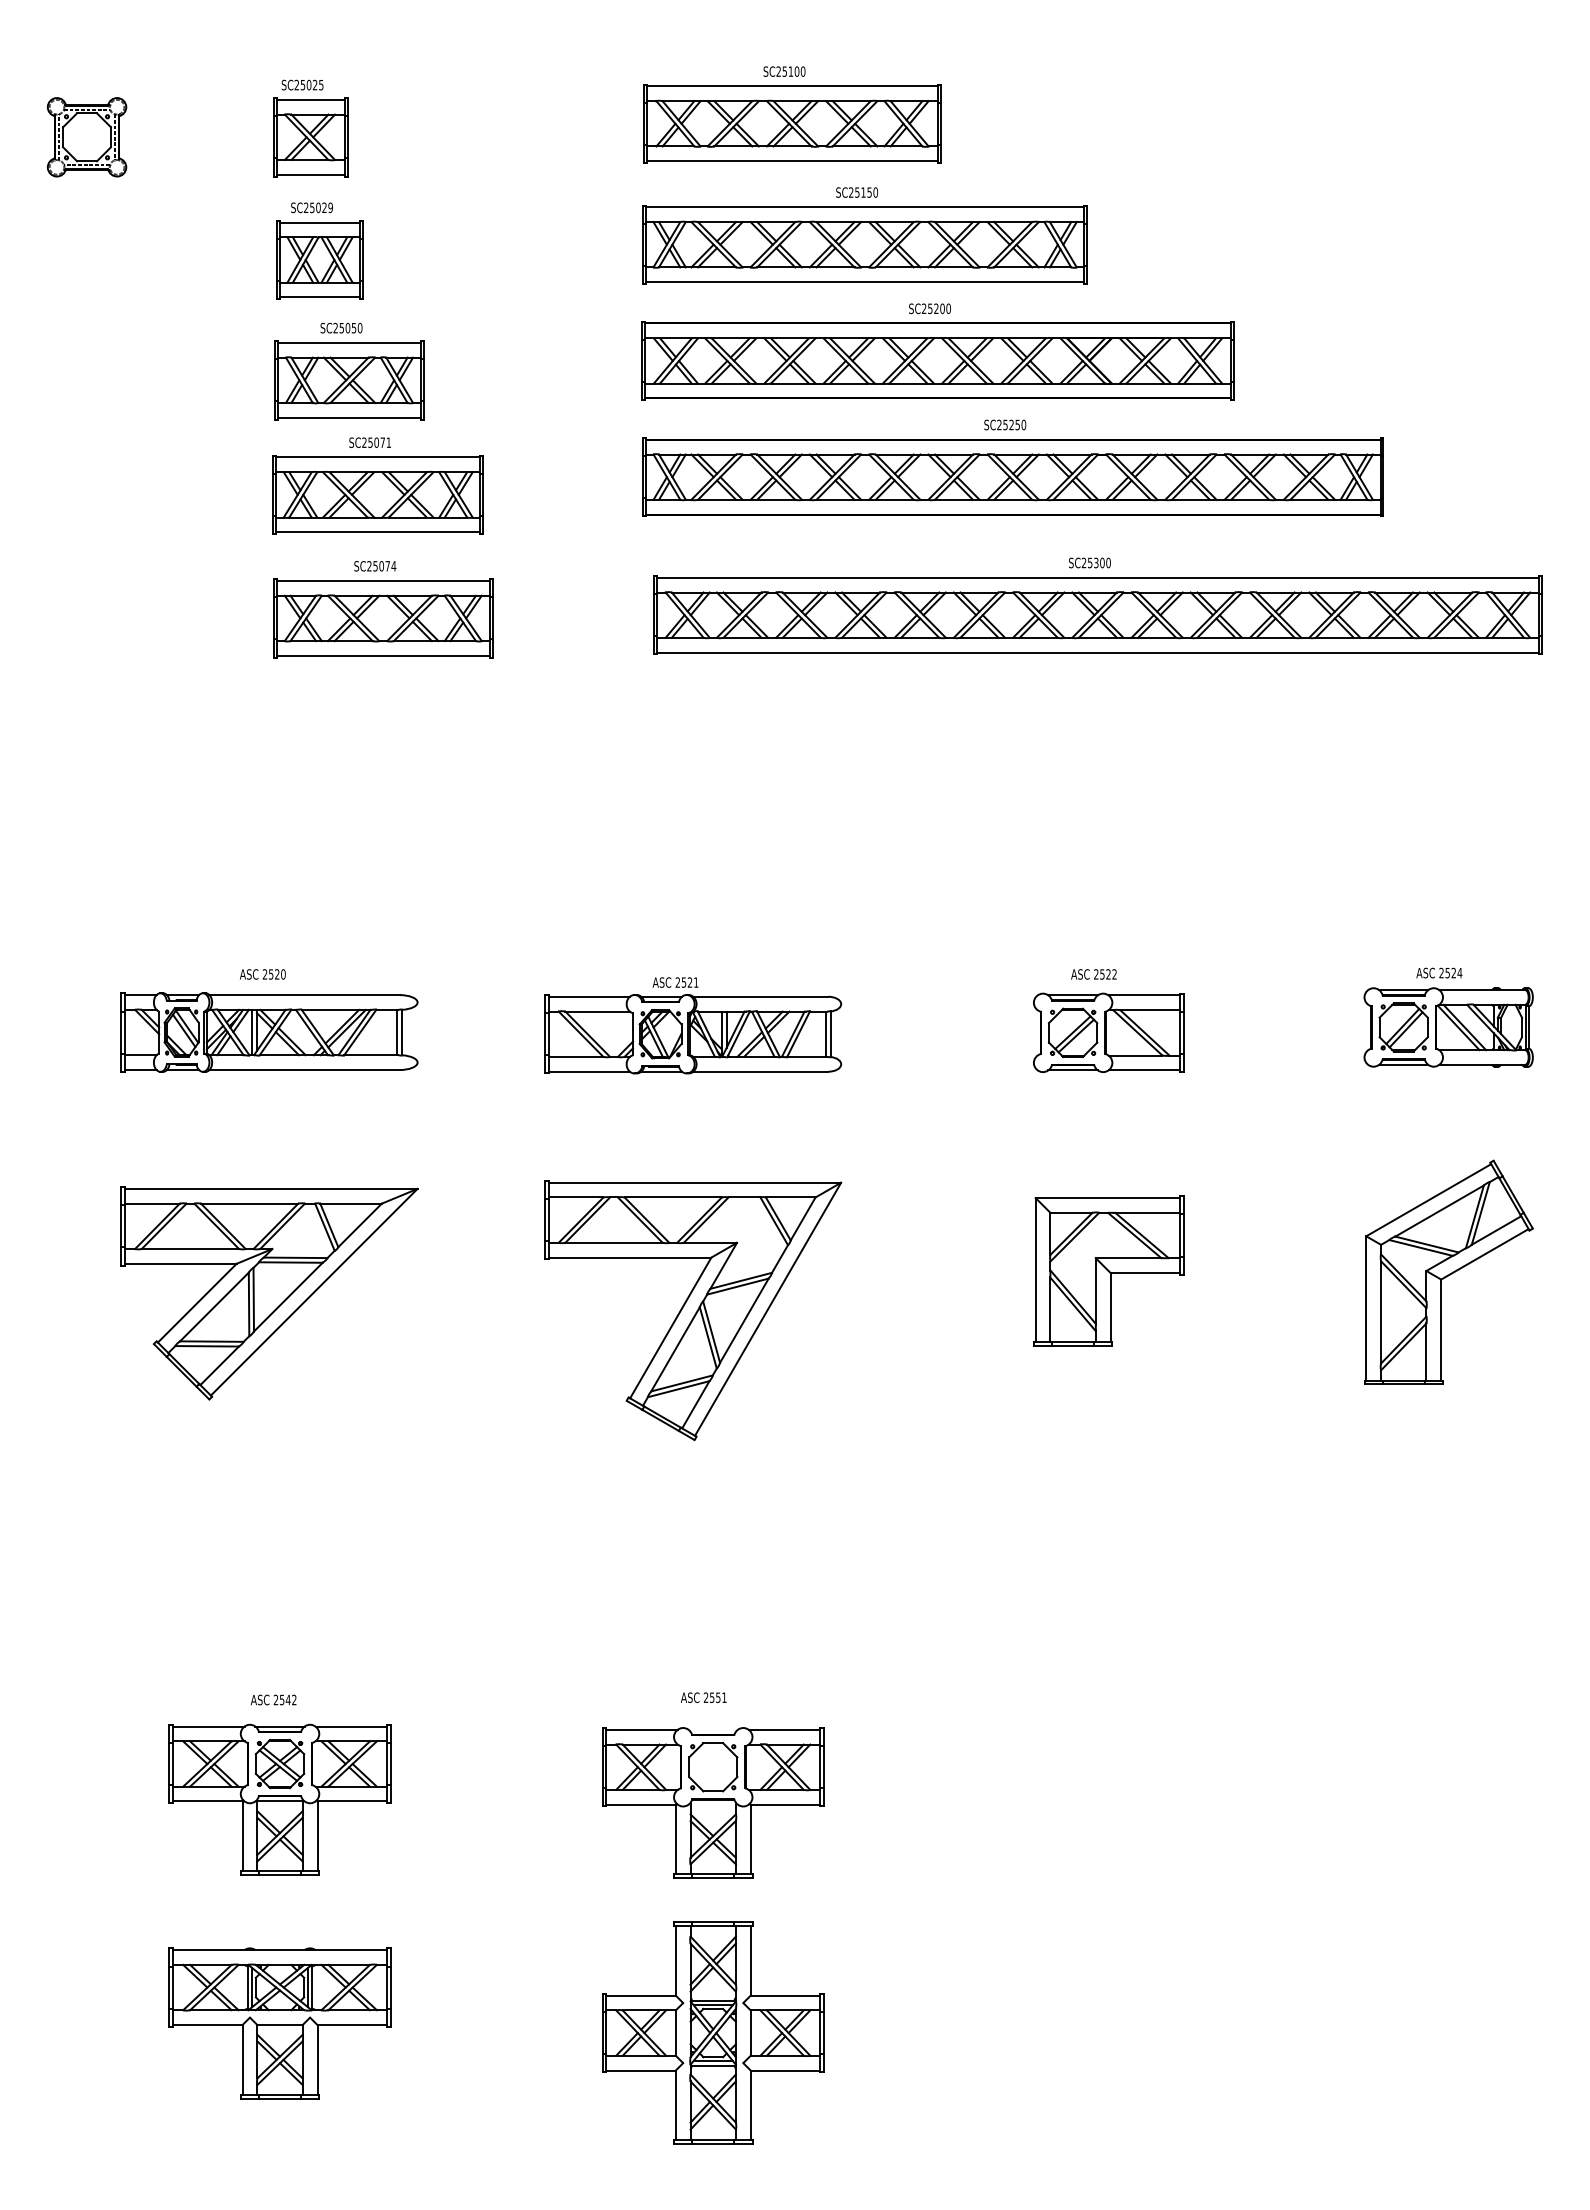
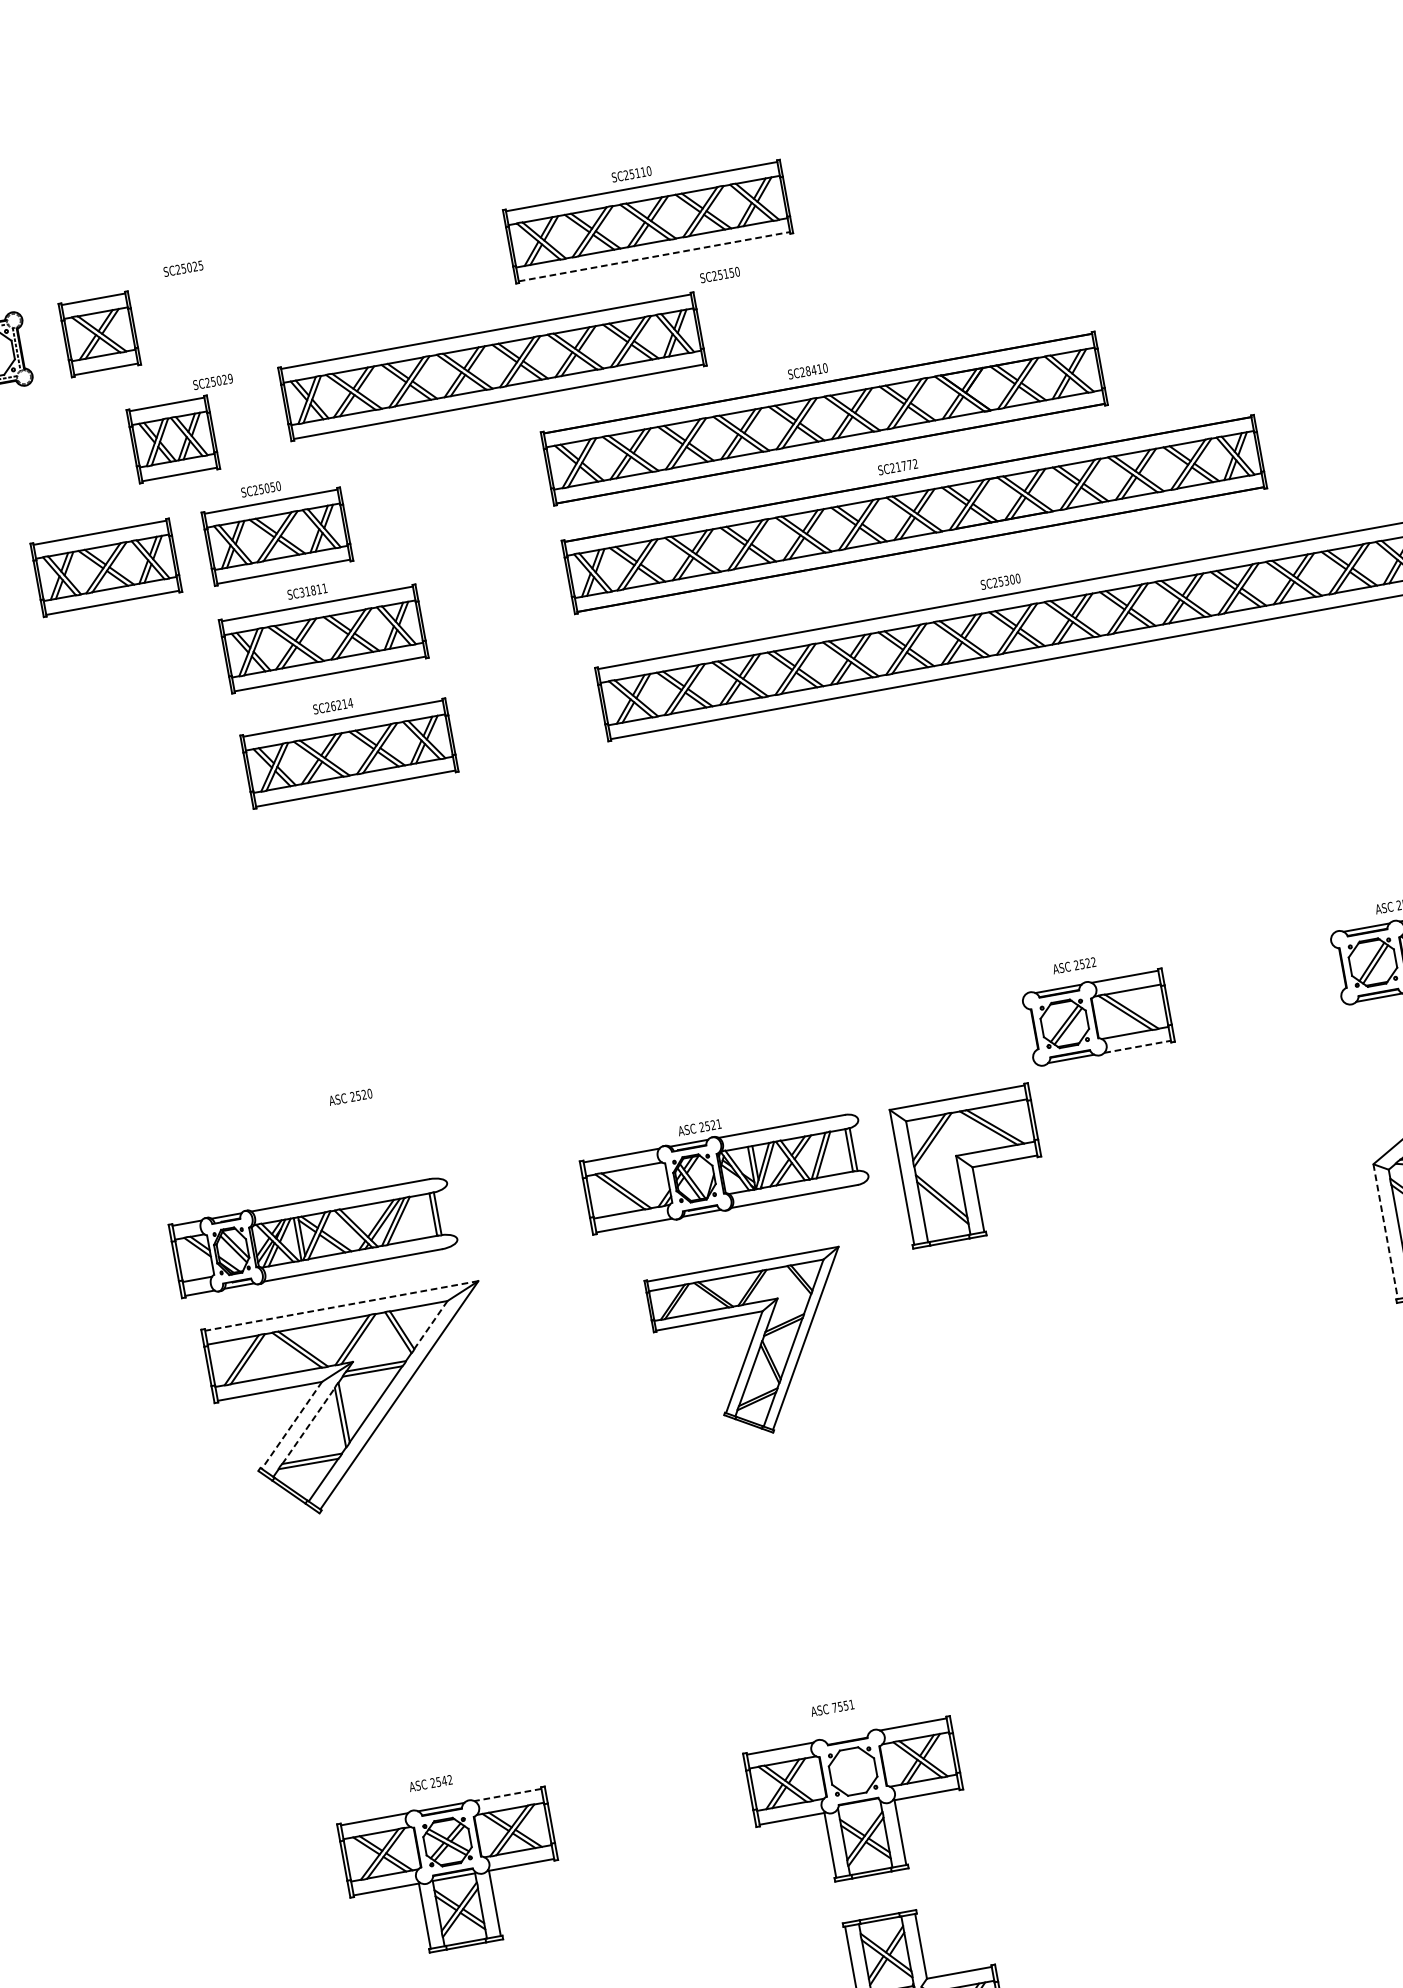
text: (796, 71) -> (642, 172), SC25100 -> SC25110
part: (310, 137) -> (99, 334), moved
line: (793, 161) -> (655, 256), solid -> dashed
part: (864, 244) -> (491, 366), moved
part: (319, 259) -> (172, 439), moved
text: (936, 308) -> (814, 369), SC25200 -> SC28410
part: (166, 380) -> (106, 568), added
text: (1014, 424) -> (906, 465), SC25250 -> SC21772
text: (373, 442) -> (310, 590), SC25071 -> SC31811
text: (381, 566) -> (338, 705), SC25074 -> SC26214
text: (262, 974) -> (350, 1097), moved
part: (693, 1025) -> (723, 1164), moved
part: (269, 1032) -> (313, 1236), moved
line: (1144, 1070) -> (1137, 1046), solid -> dashed
line: (270, 1188) -> (340, 1305), solid -> dashed
line: (360, 1225) -> (431, 1325), solid -> dashed
part: (1108, 1270) -> (970, 1165), moved
line: (197, 1303) -> (292, 1425), solid -> dashed
line: (214, 1306) -> (308, 1425), solid -> dashed
line: (1366, 1308) -> (1385, 1231), solid -> dashed
part: (693, 1310) -> (757, 1347), size x0.7
text: (705, 1697) -> (834, 1707), 2551 -> 7551
line: (351, 1726) -> (508, 1794), solid -> dashed

